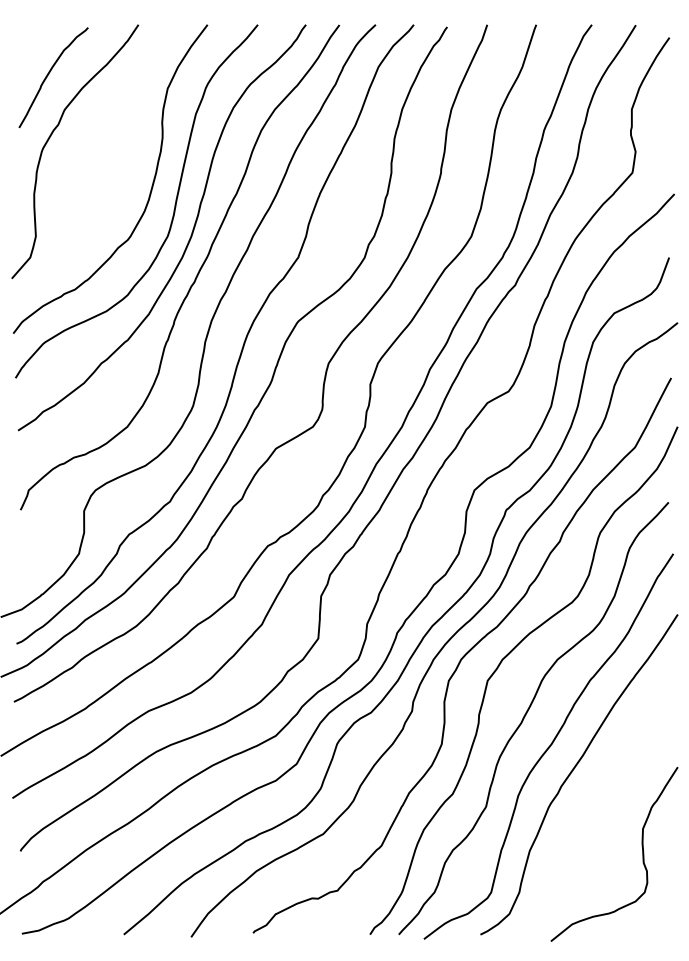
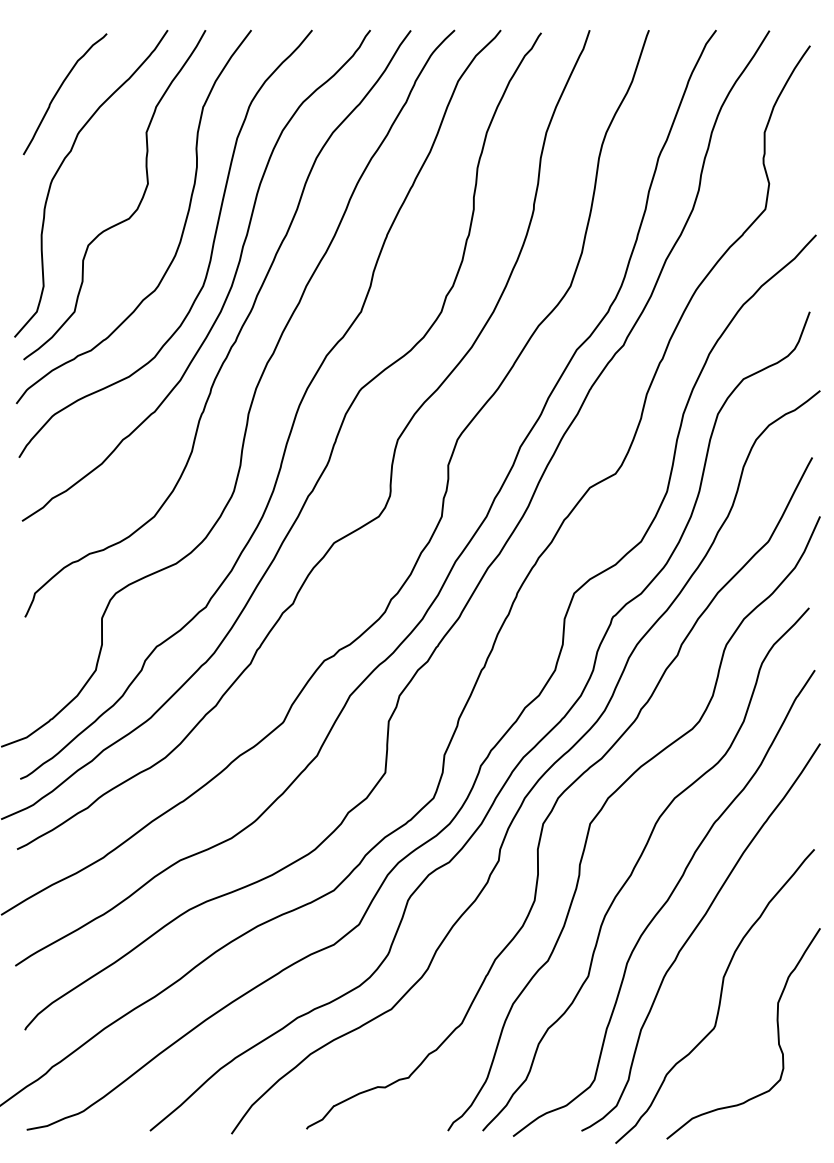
curve: (113, 169) -> (137, 205), added
curve: (594, 823) -> (719, 996), added

